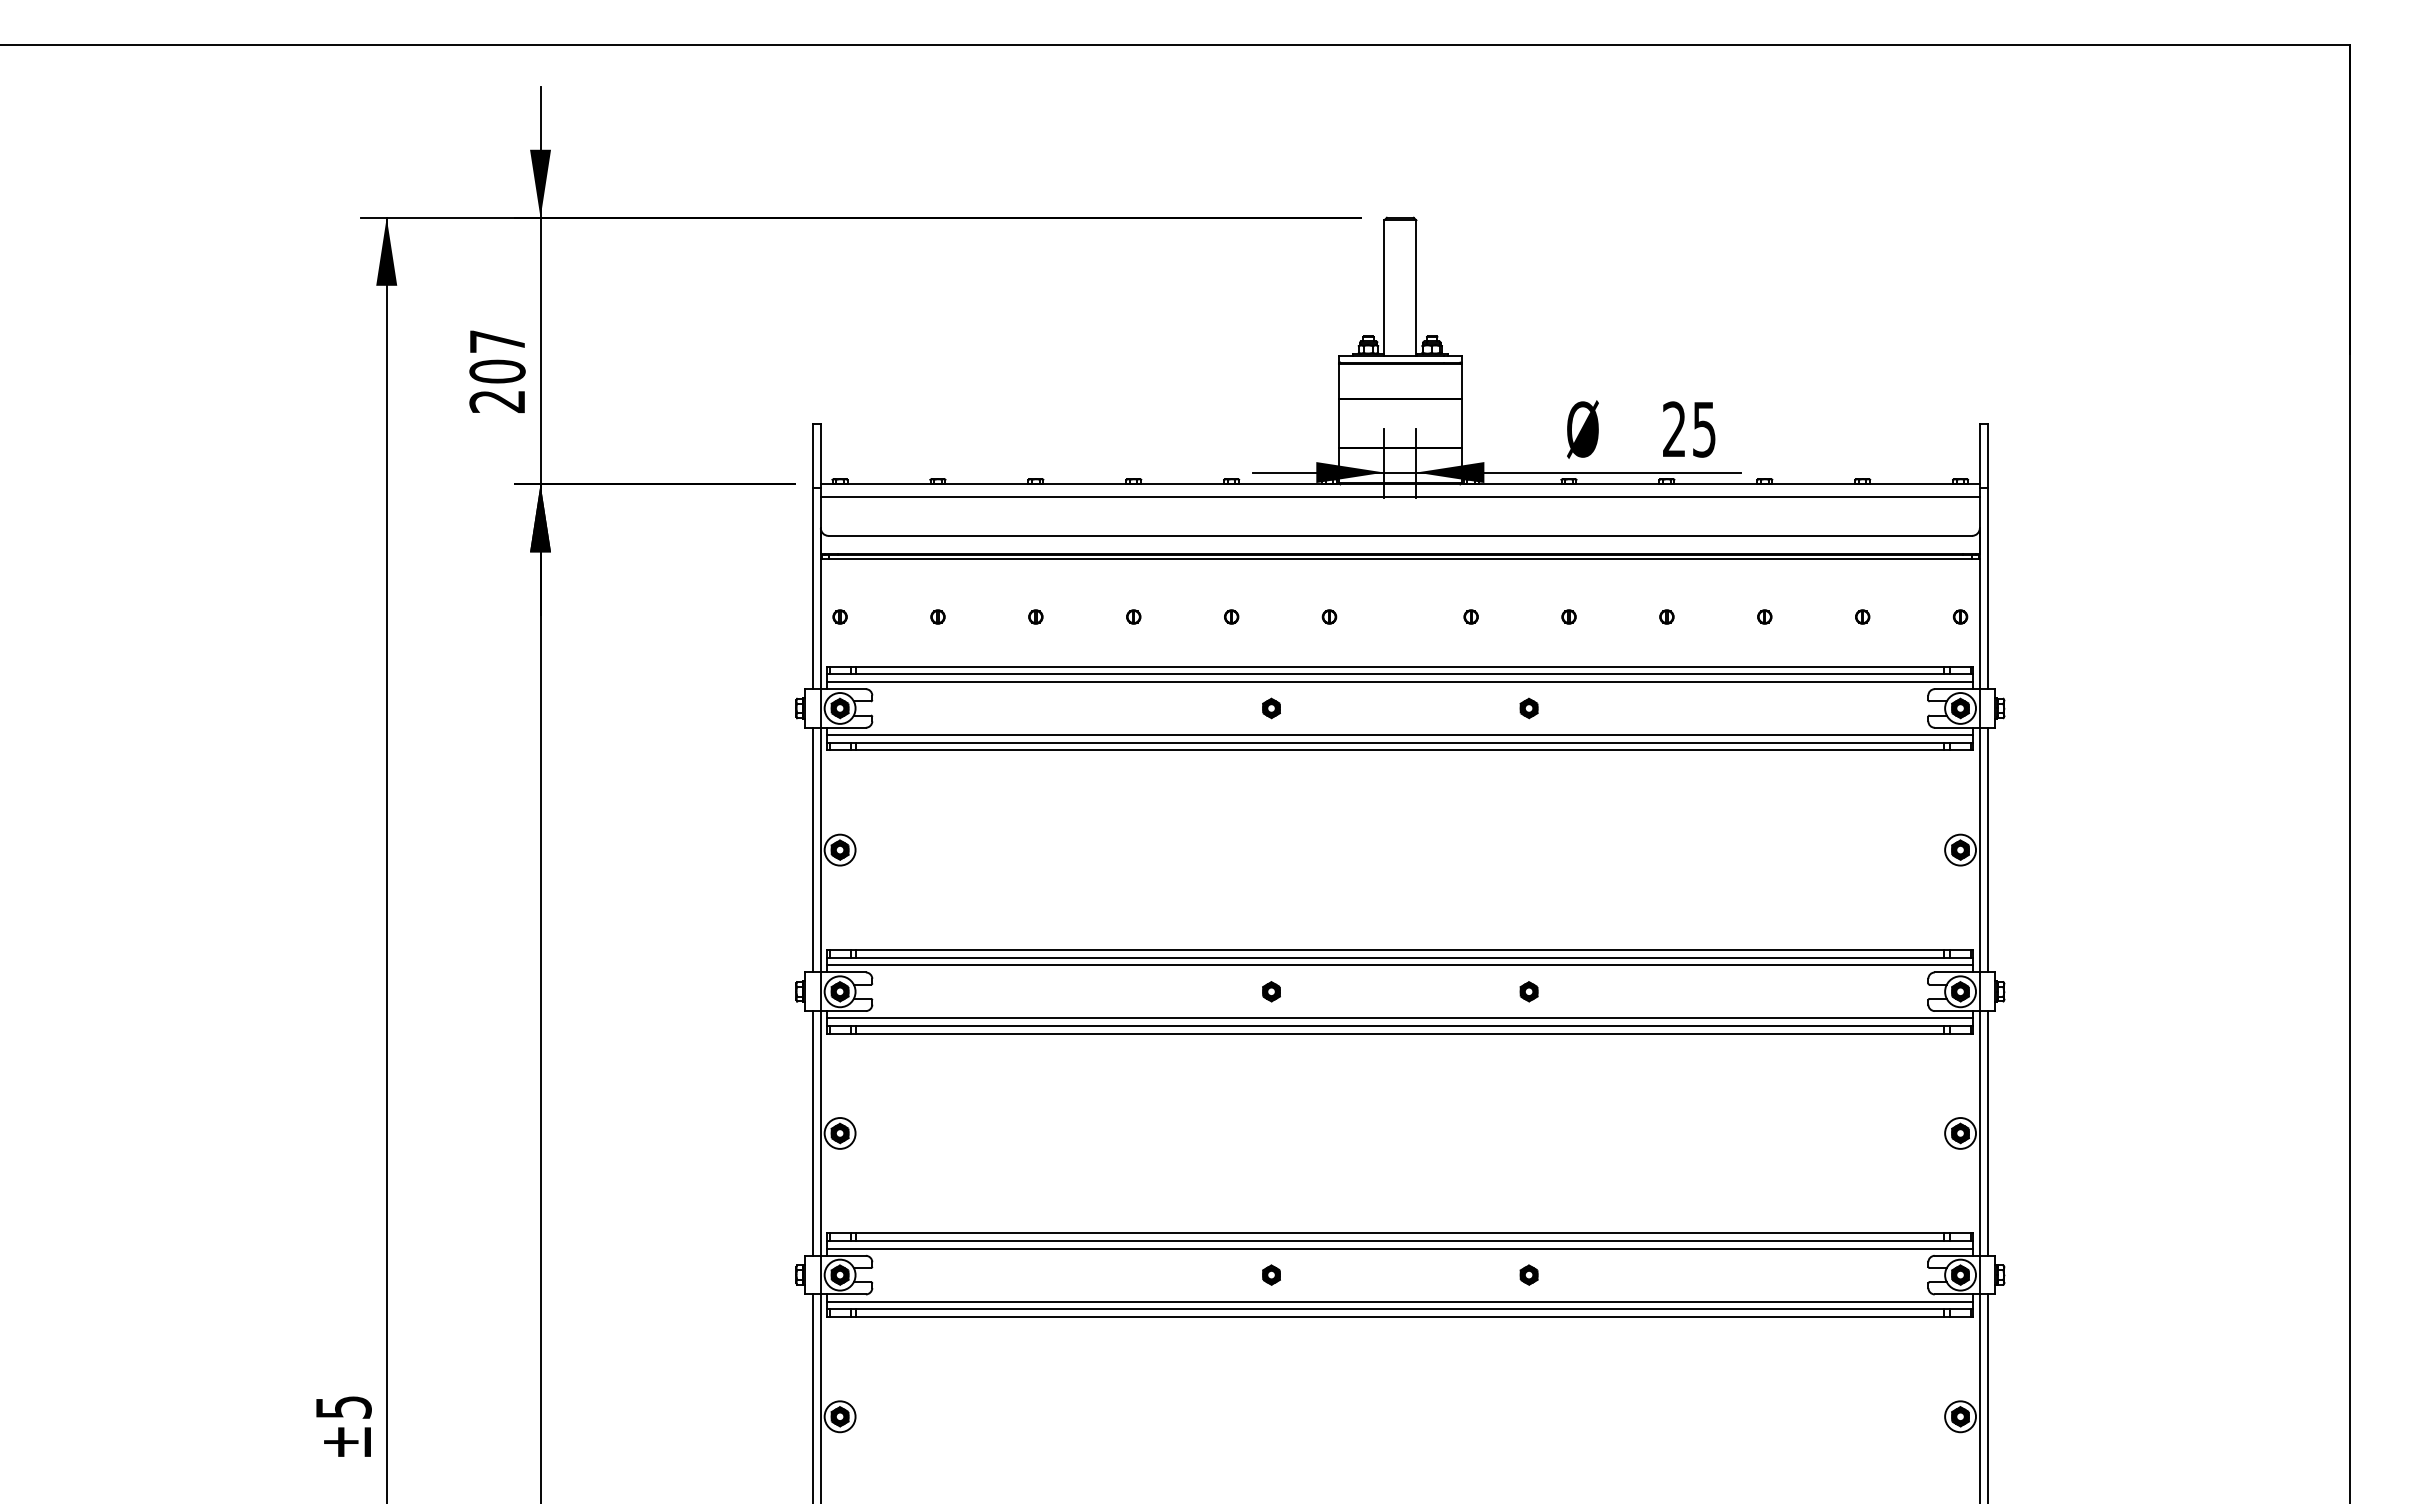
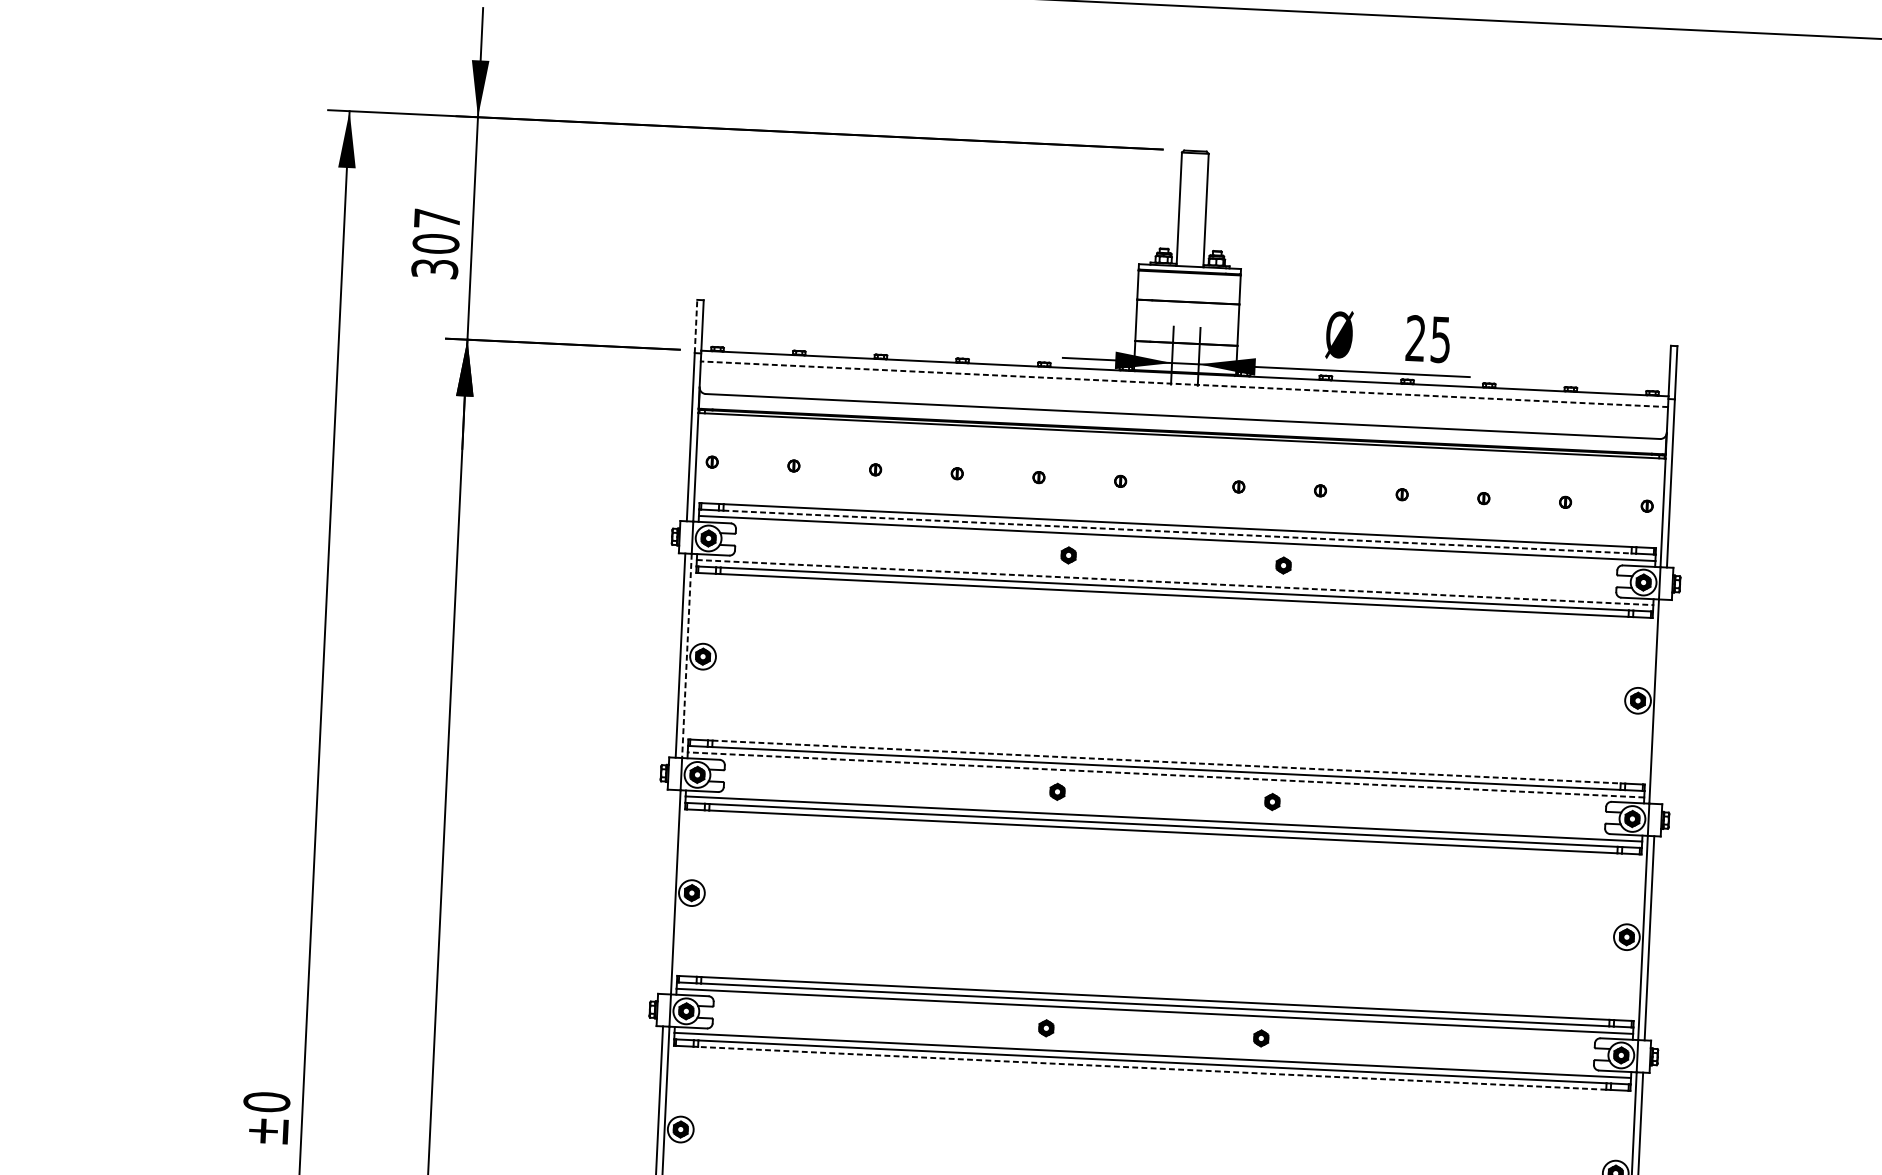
text: (497, 401) -> (434, 268), 207 -> 307
line: (813, 455) -> (696, 326), solid -> dashed
line: (1400, 497) -> (1184, 384), solid -> dashed
line: (1400, 674) -> (1177, 532), solid -> dashed
line: (1400, 734) -> (1175, 582), solid -> dashed
line: (1987, 849) -> (1660, 701), removed
line: (820, 850) -> (686, 656), solid -> dashed
line: (1400, 949) -> (1166, 761), solid -> dashed
line: (1399, 965) -> (1165, 774), solid -> dashed
line: (813, 1133) -> (669, 892), removed
line: (1399, 1316) -> (1151, 1067), solid -> dashed
text: (343, 1407) -> (266, 1102), ±5 -> ±0

